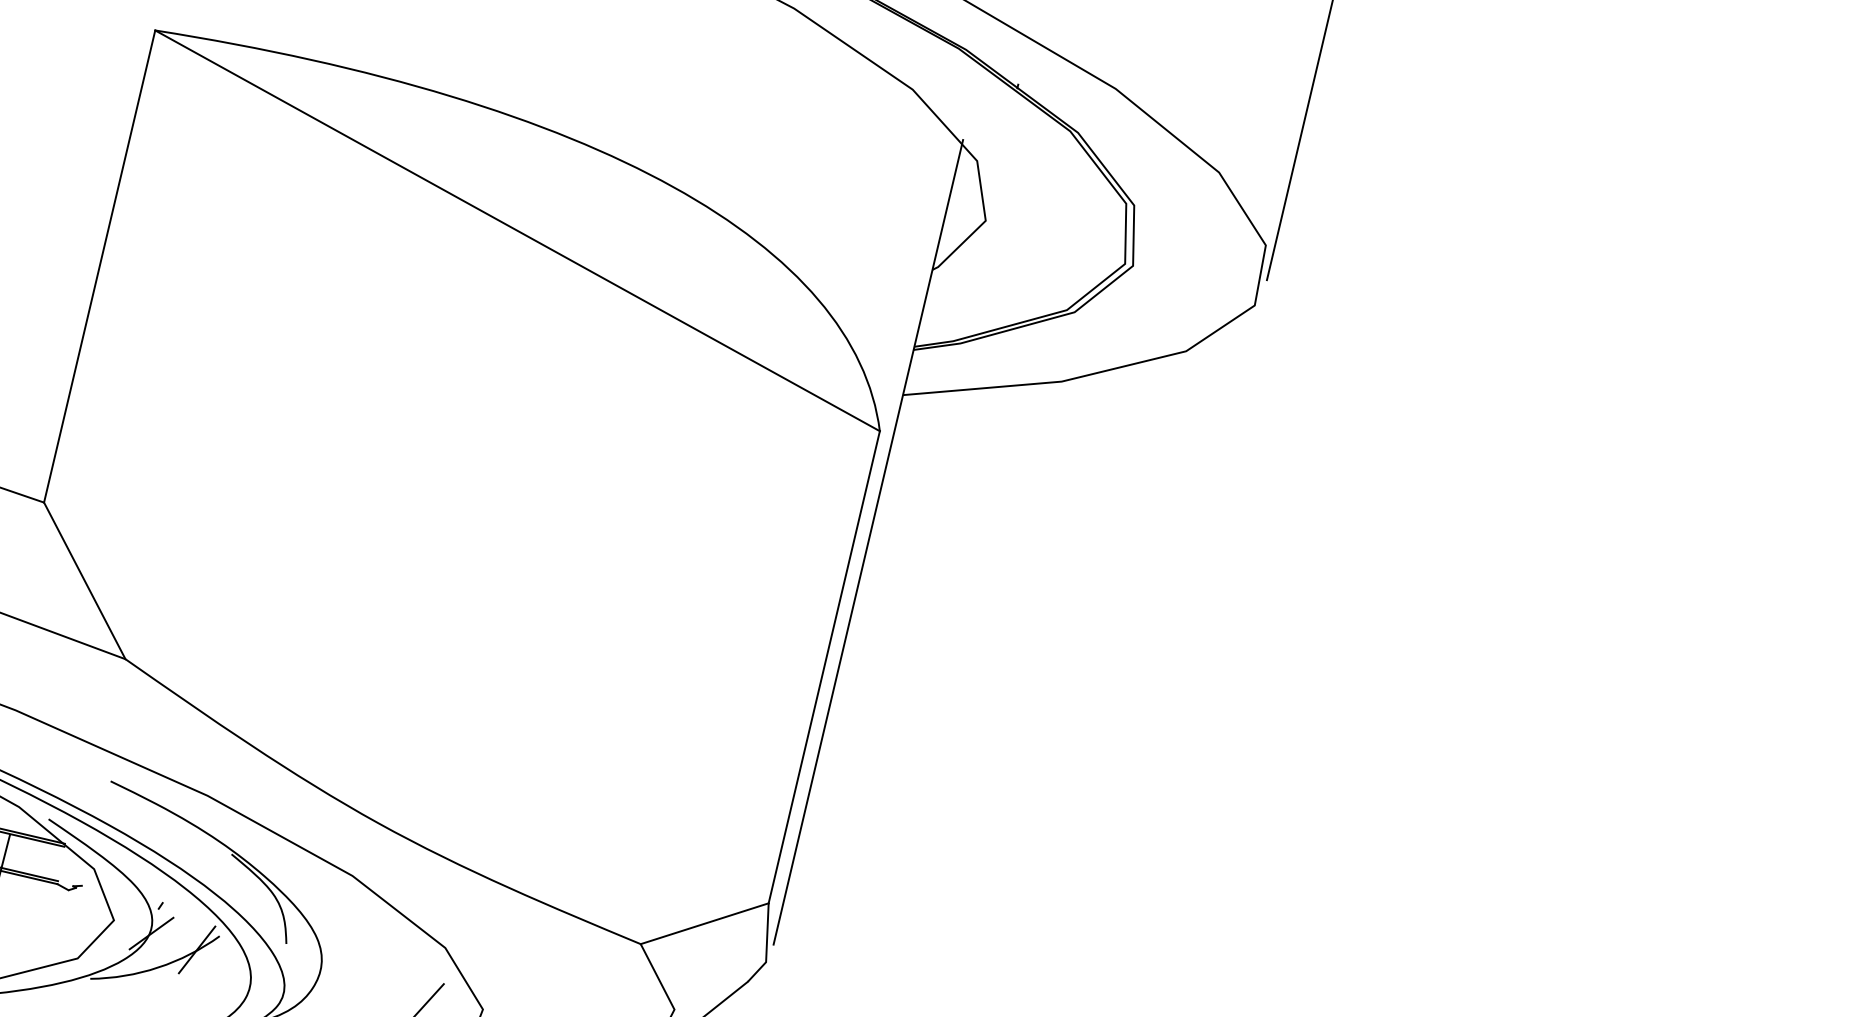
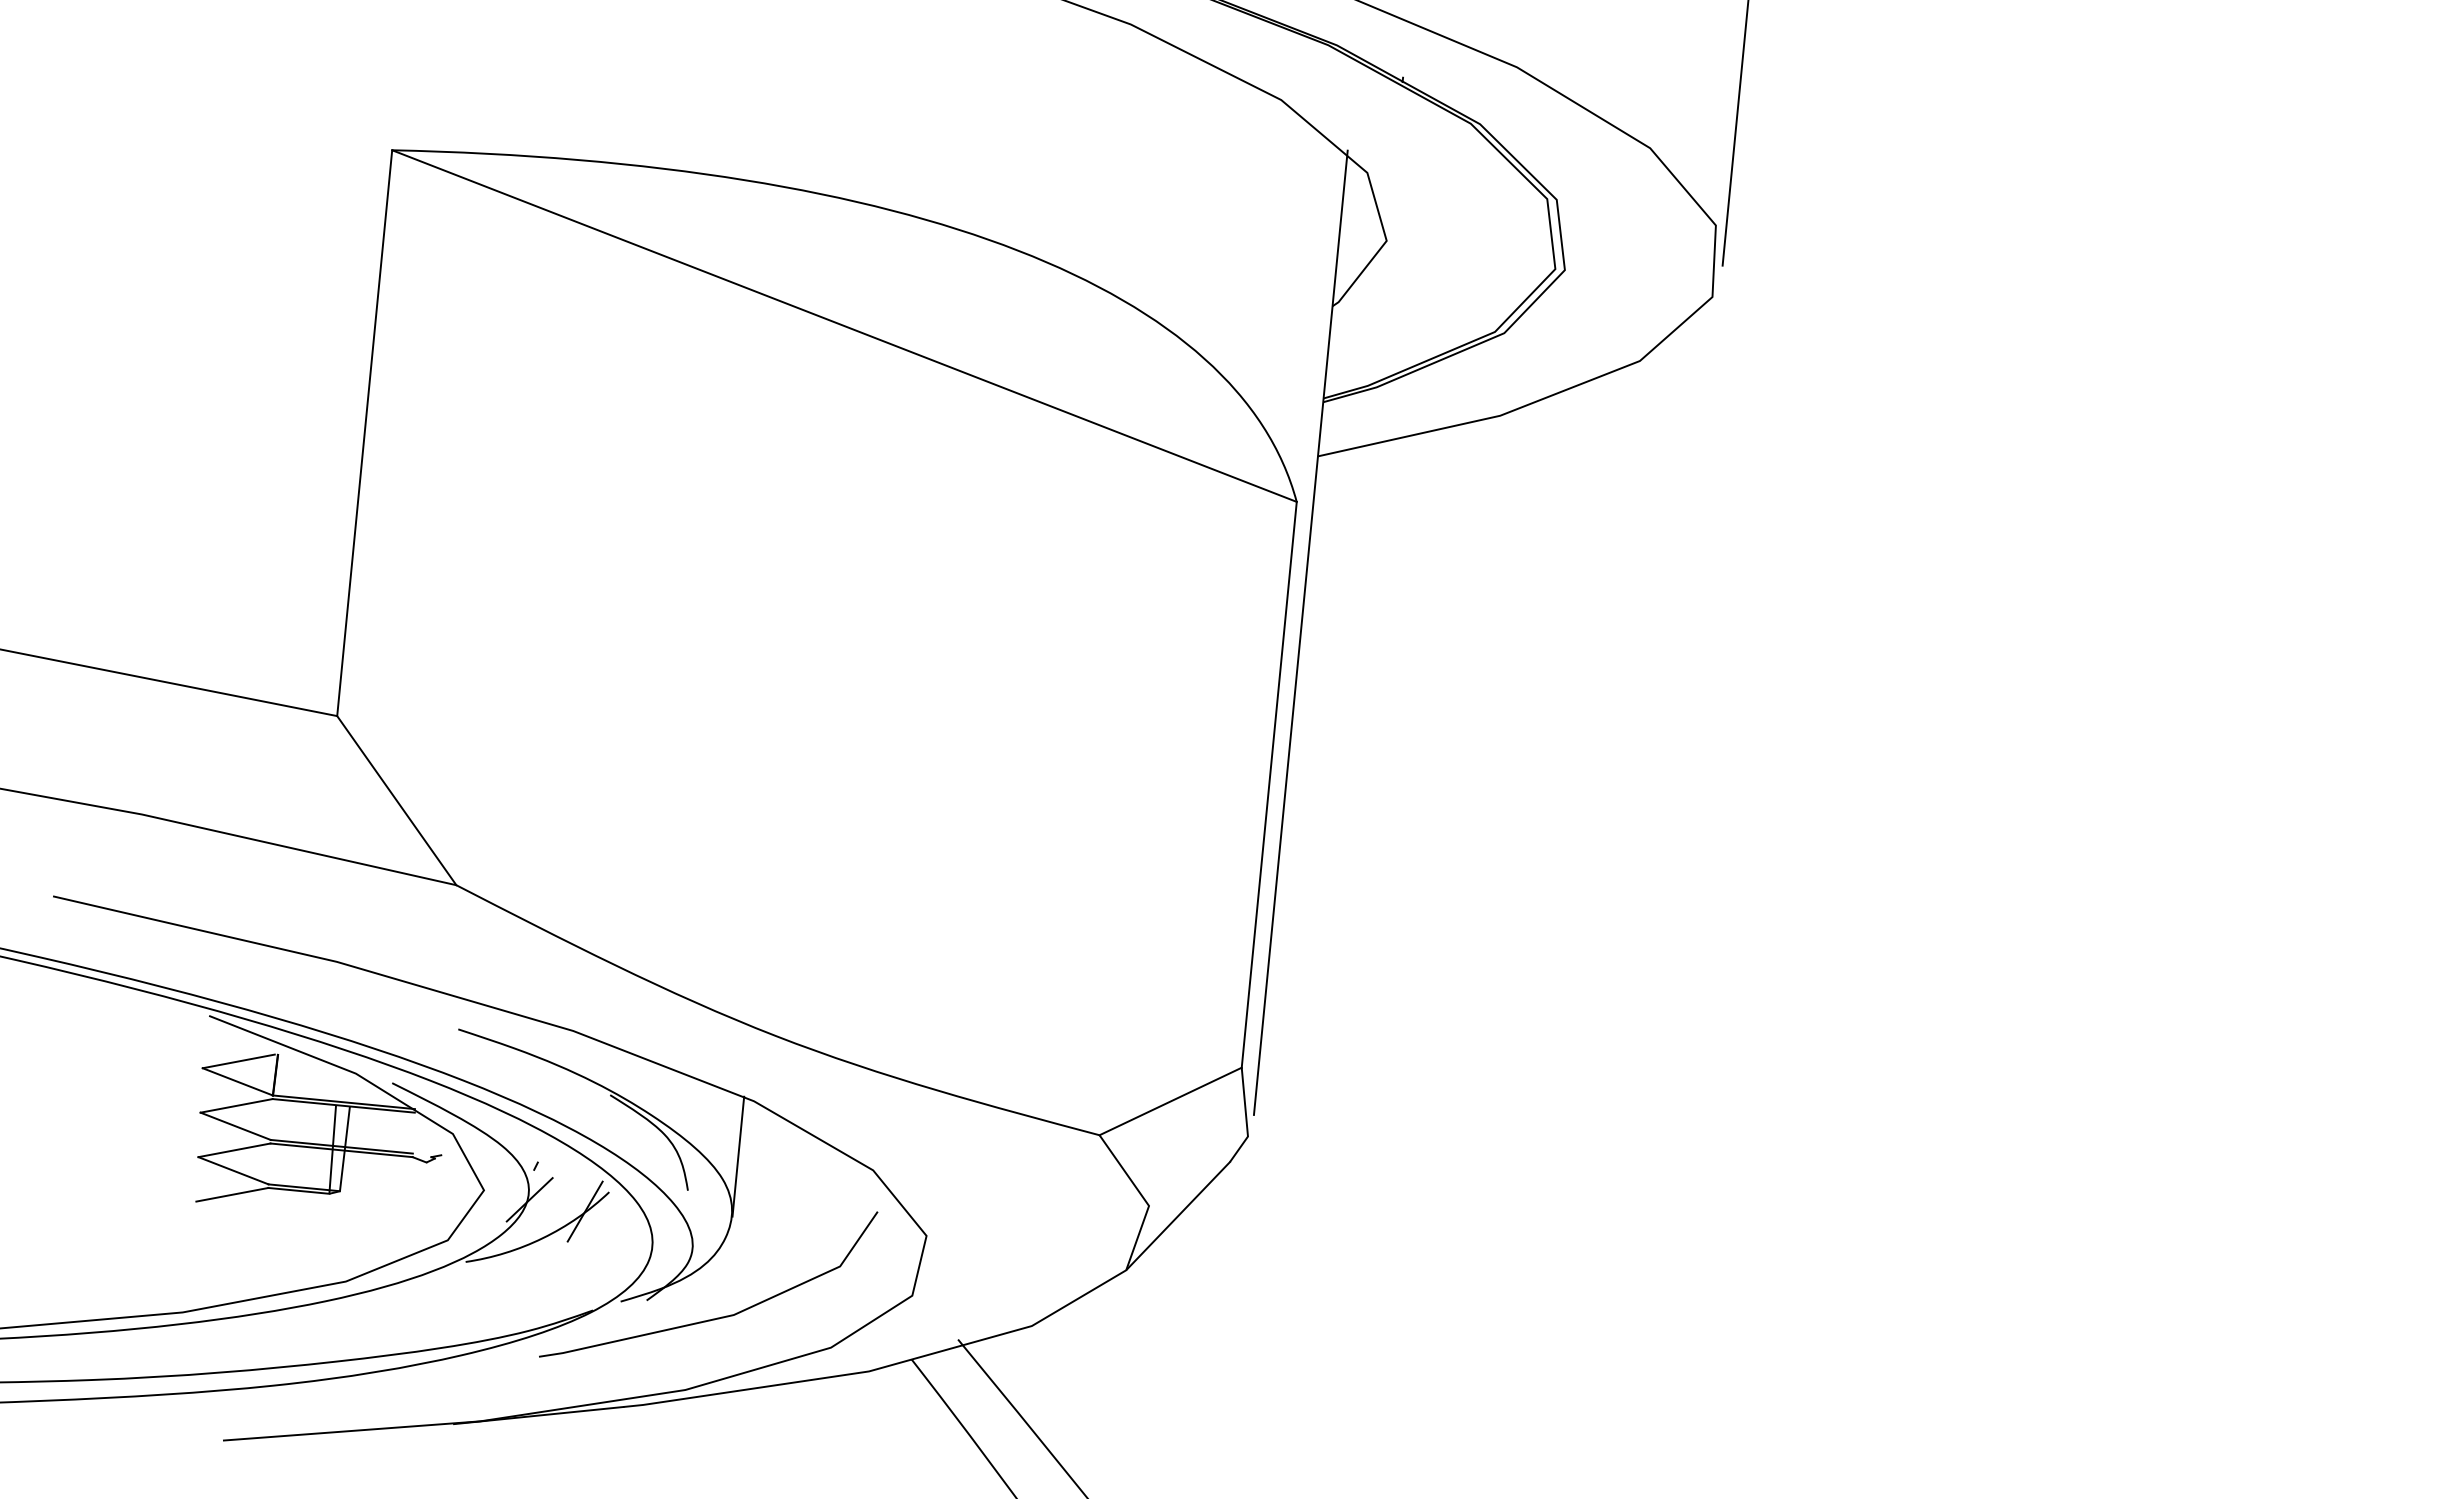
line: (333, 920) -> (738, 1156), added

